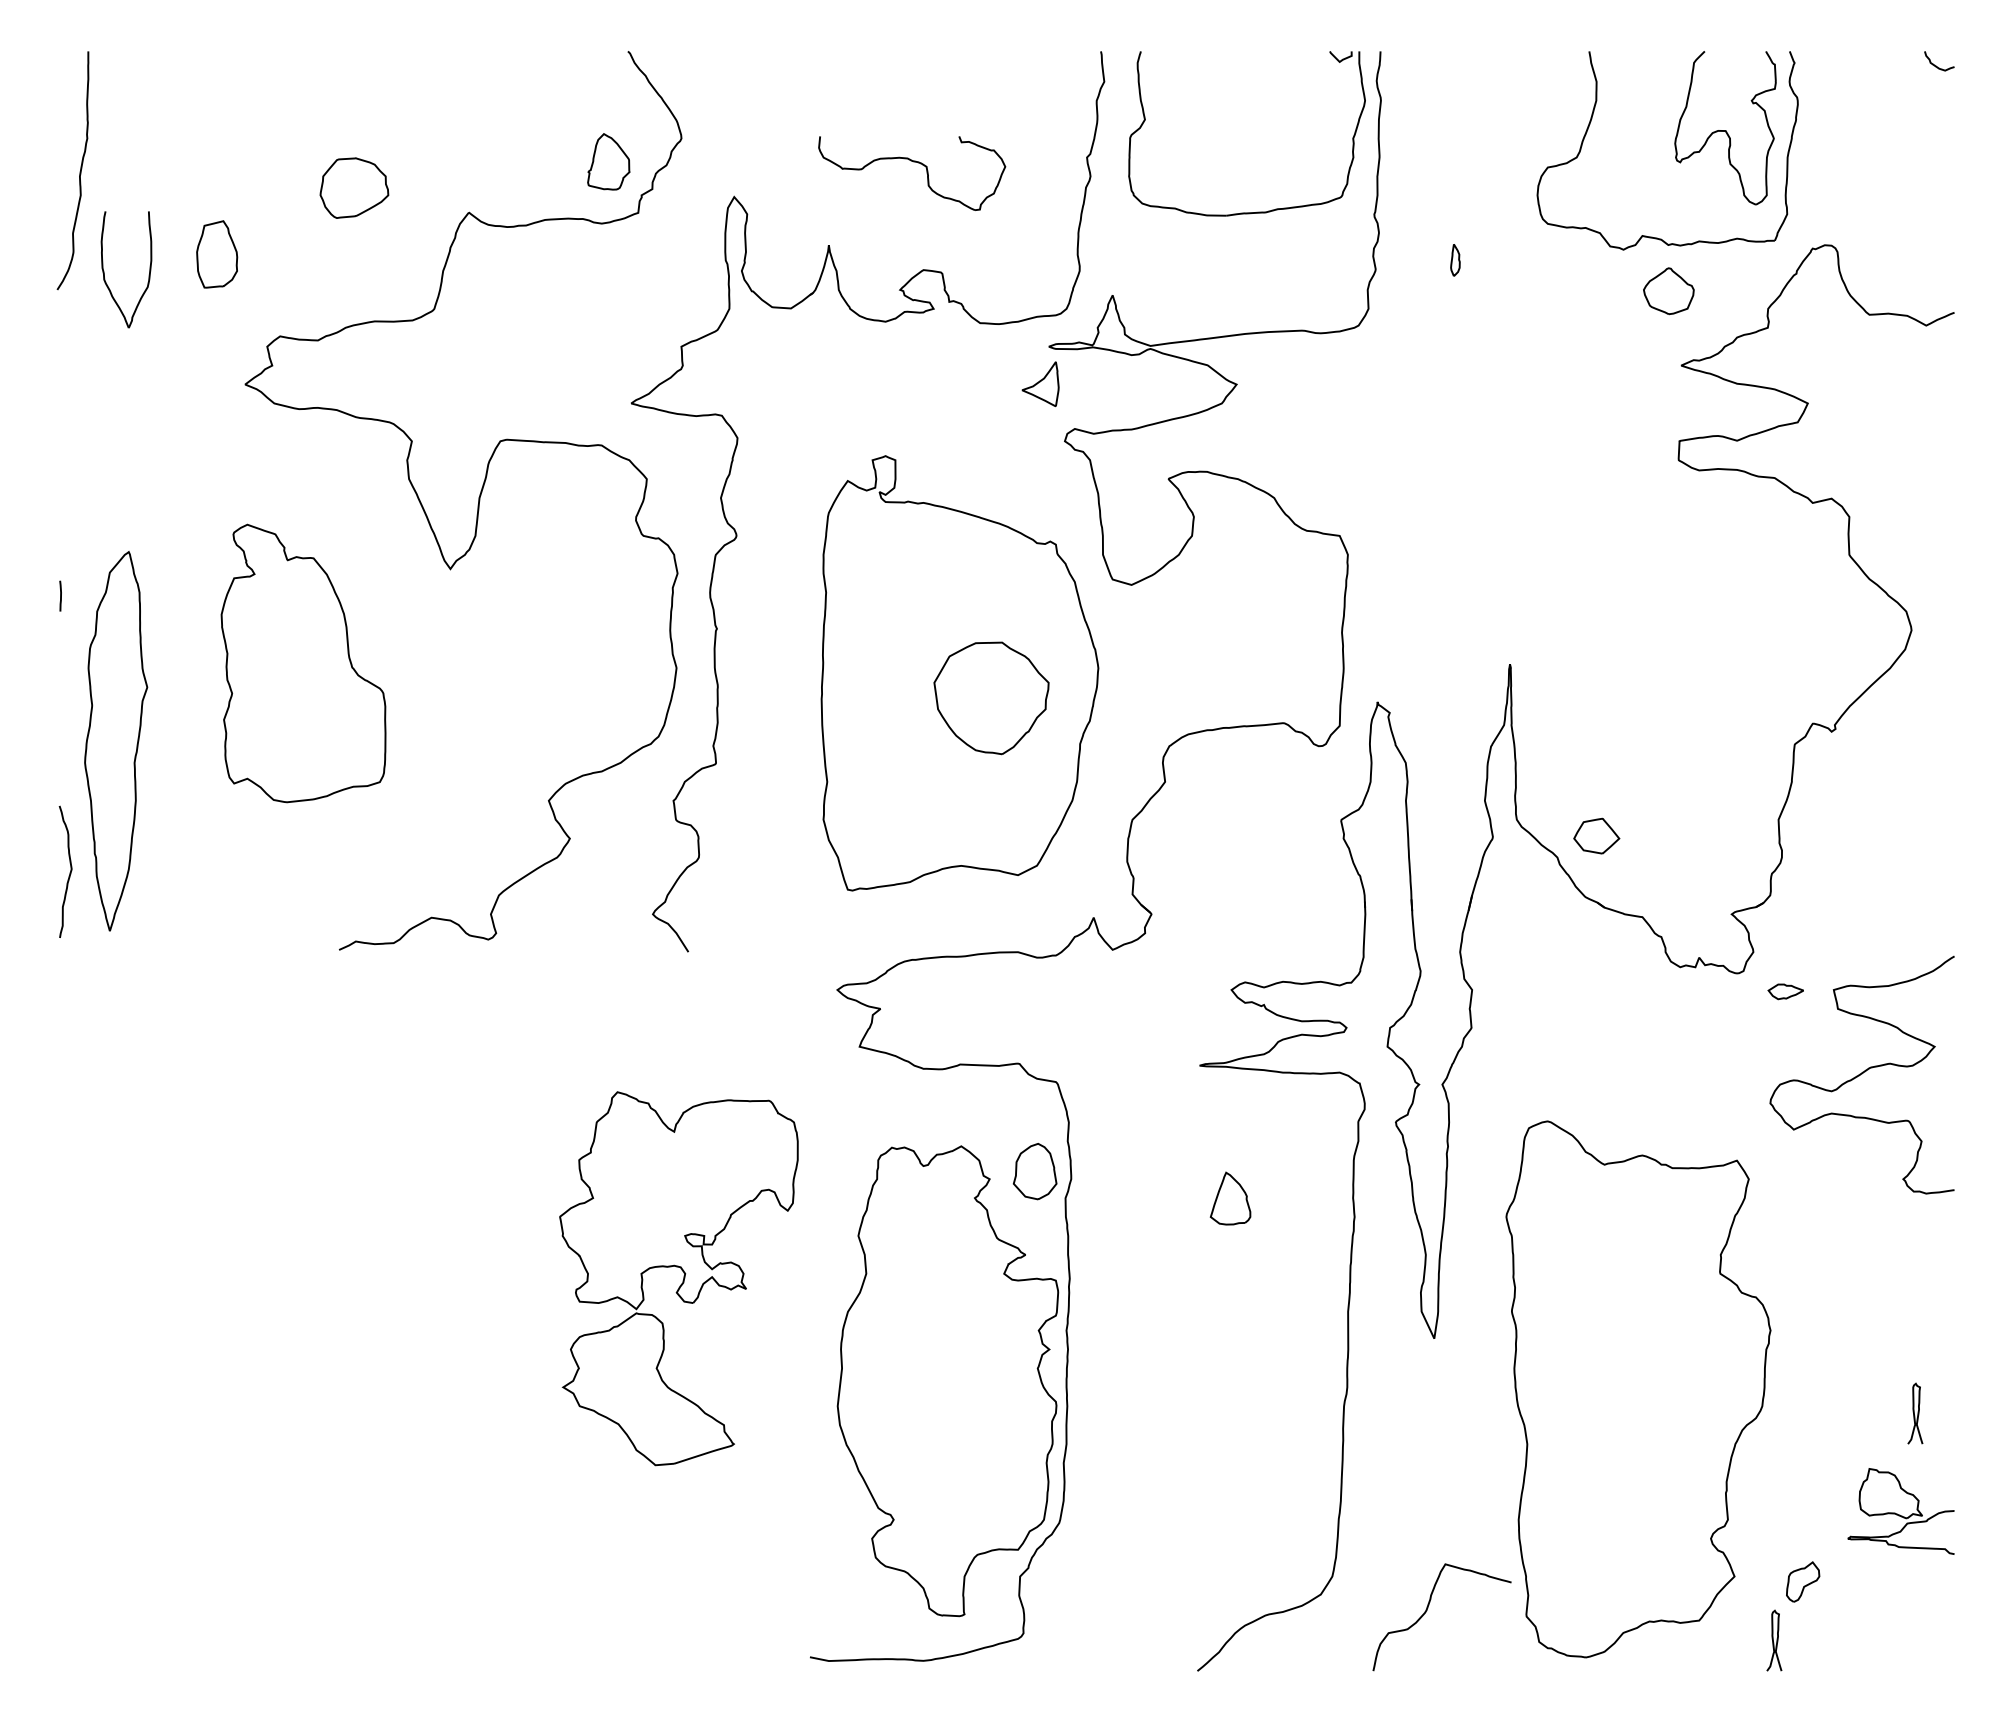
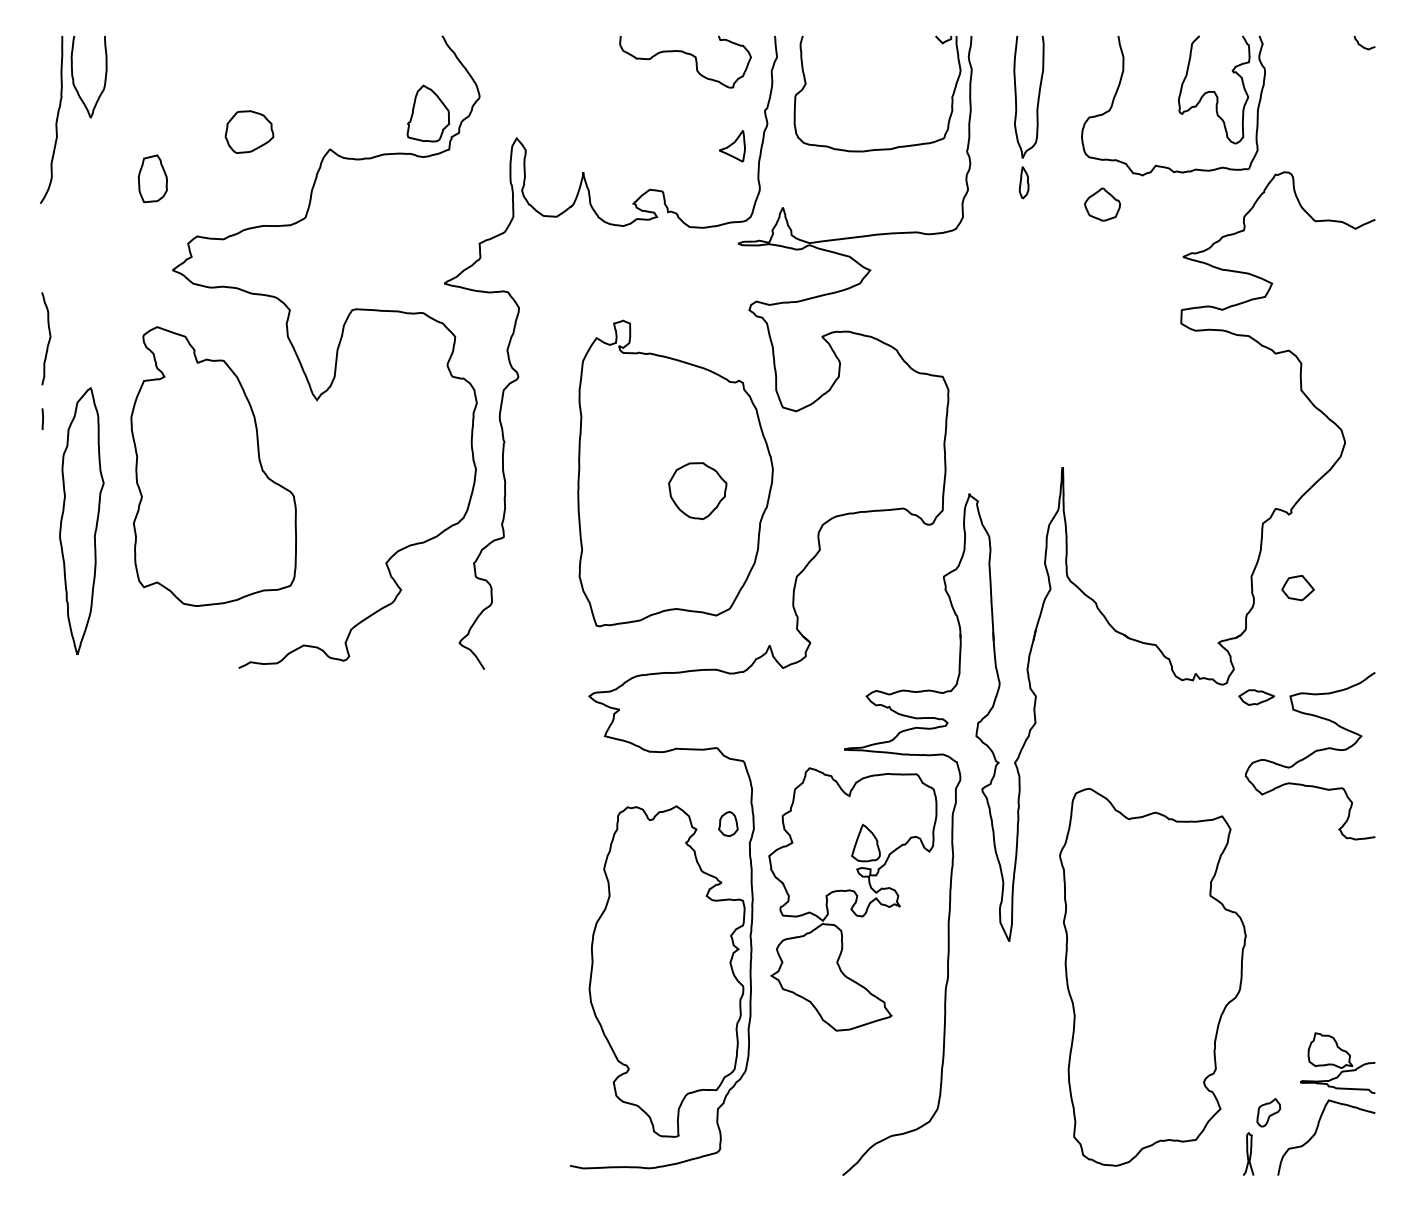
part: (1475, 138) -> (1038, 97), added
part: (608, 161) -> (428, 113), size x1.43
part: (913, 162) -> (686, 54), moved
part: (1455, 260) -> (1024, 183), size x1.43
part: (104, 271) -> (73, 78), moved
part: (1668, 291) -> (1102, 204), moved
part: (1040, 384) -> (732, 146), moved
part: (303, 663) -> (213, 466), size x1.43
part: (991, 698) -> (697, 491), size x0.71
part: (1596, 835) -> (1297, 587), moved
curve: (69, 872) -> (49, 339), moved
part: (1785, 991) -> (1256, 697), size x1.43
part: (1034, 1171) -> (727, 824), size x0.62
part: (678, 1278) -> (852, 899), moved
curve: (1914, 1413) -> (1347, 994), removed
curve: (1427, 1610) -> (1316, 1132), moved

